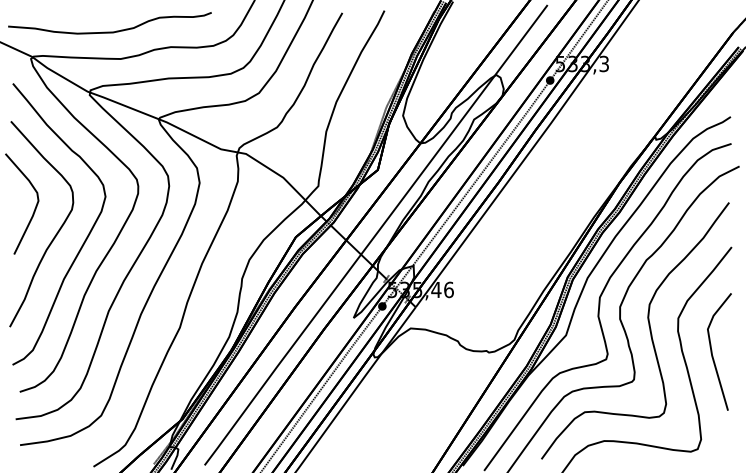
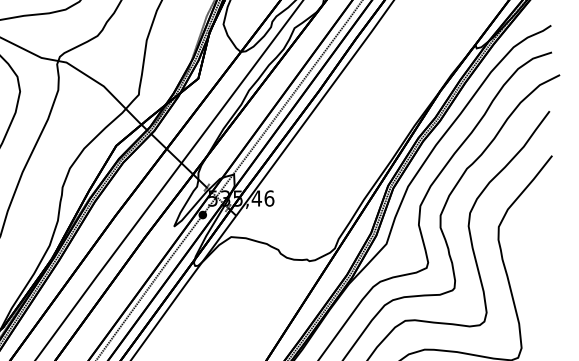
part: (712, 351) -> (532, 260), removed

